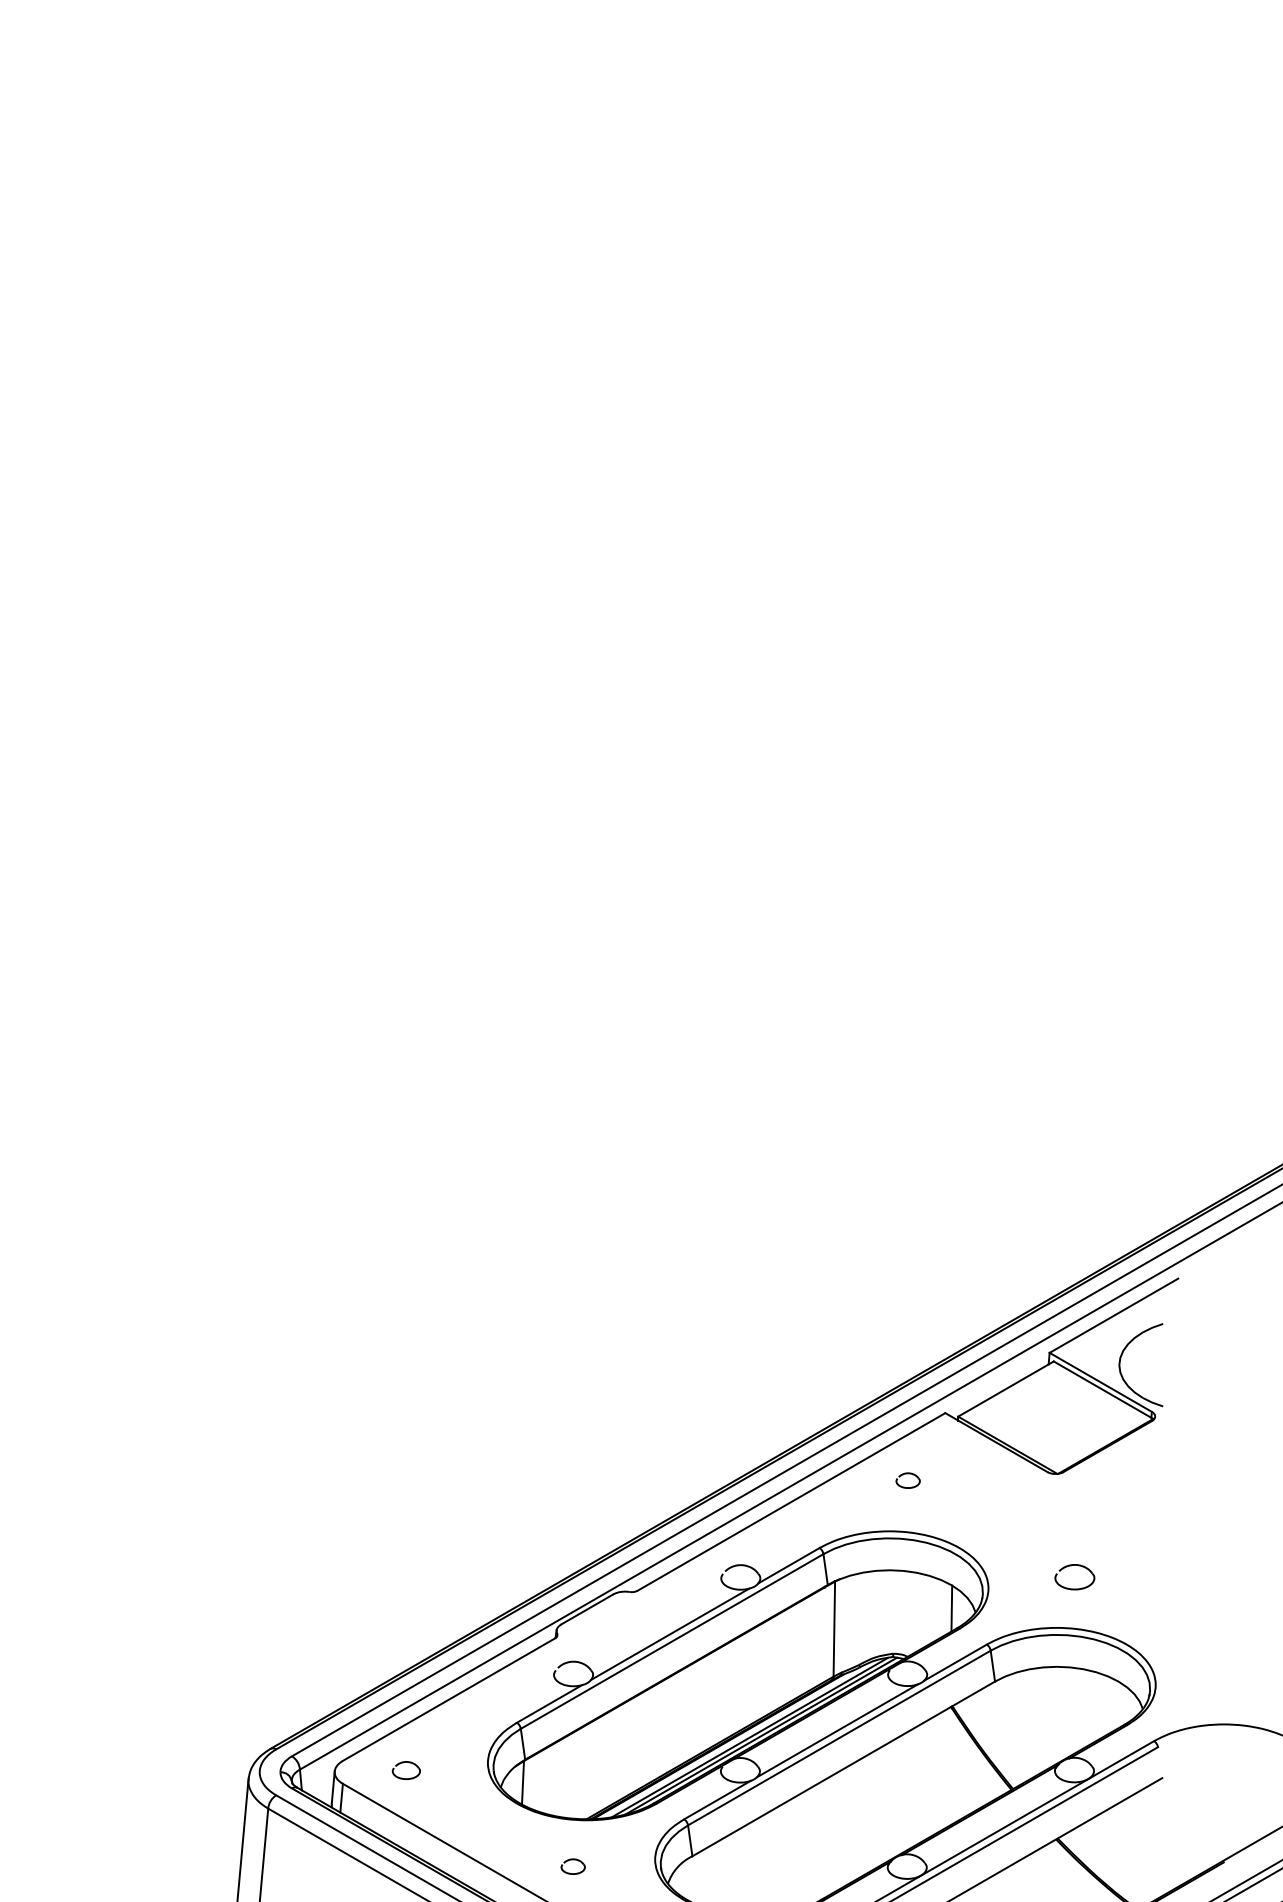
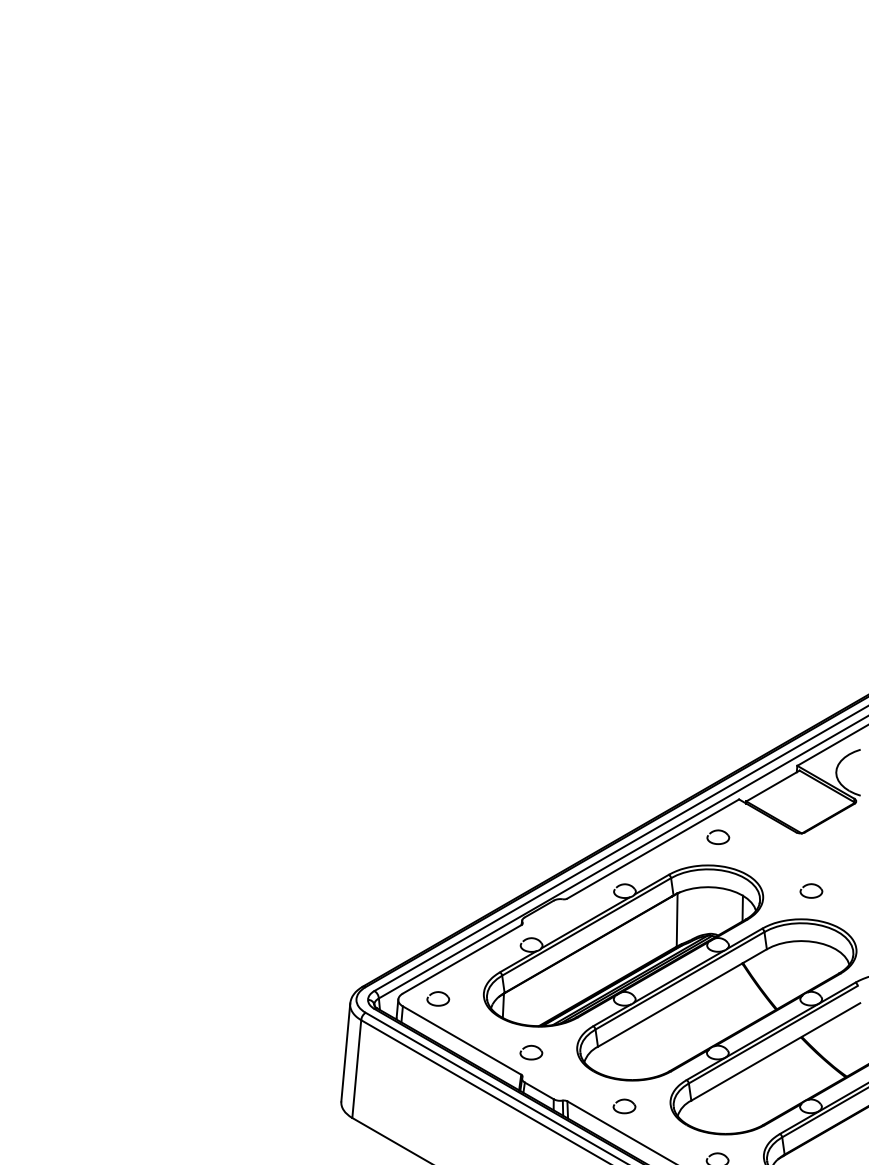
part: (908, 1479) -> (718, 836), size x1.67
part: (406, 1769) -> (438, 998), size x1.43
part: (573, 1866) -> (531, 1052), size x1.67

